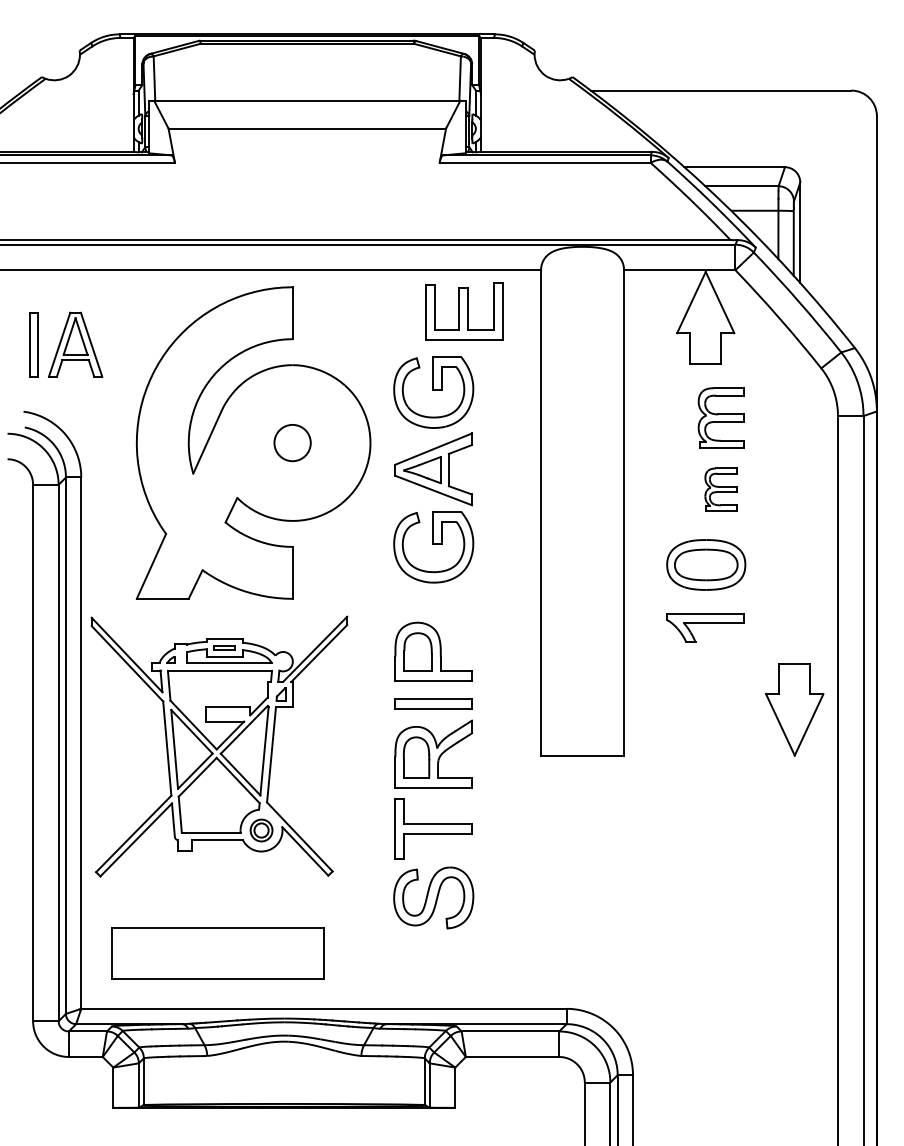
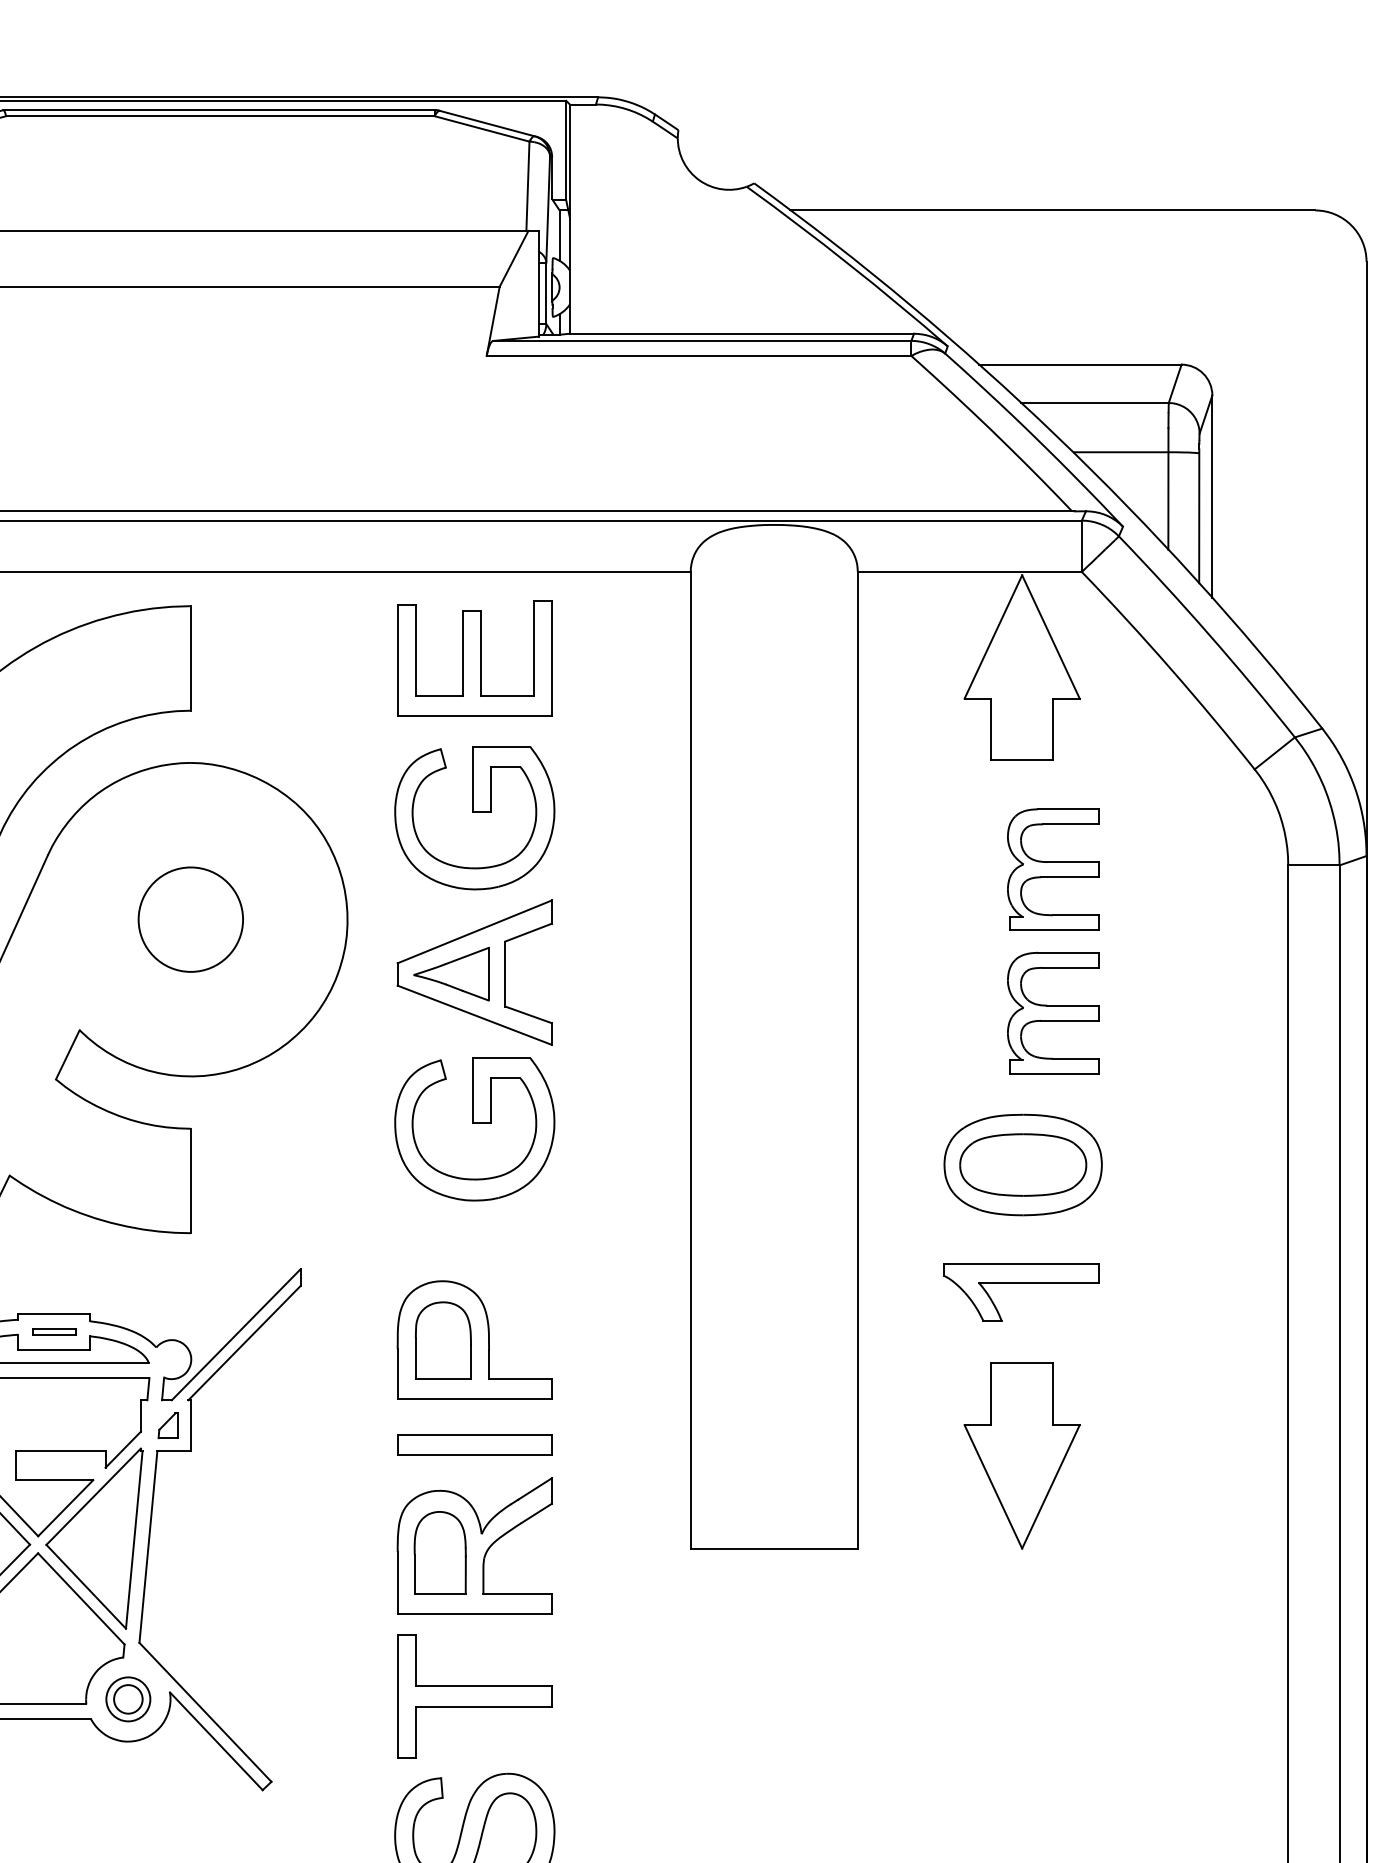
part: (464, 311) -> (474, 659), moved
circle: (292, 443) -> (190, 920), size x1.43
part: (720, 489) -> (1051, 1013), size x1.43
part: (794, 709) -> (1021, 1455), moved

